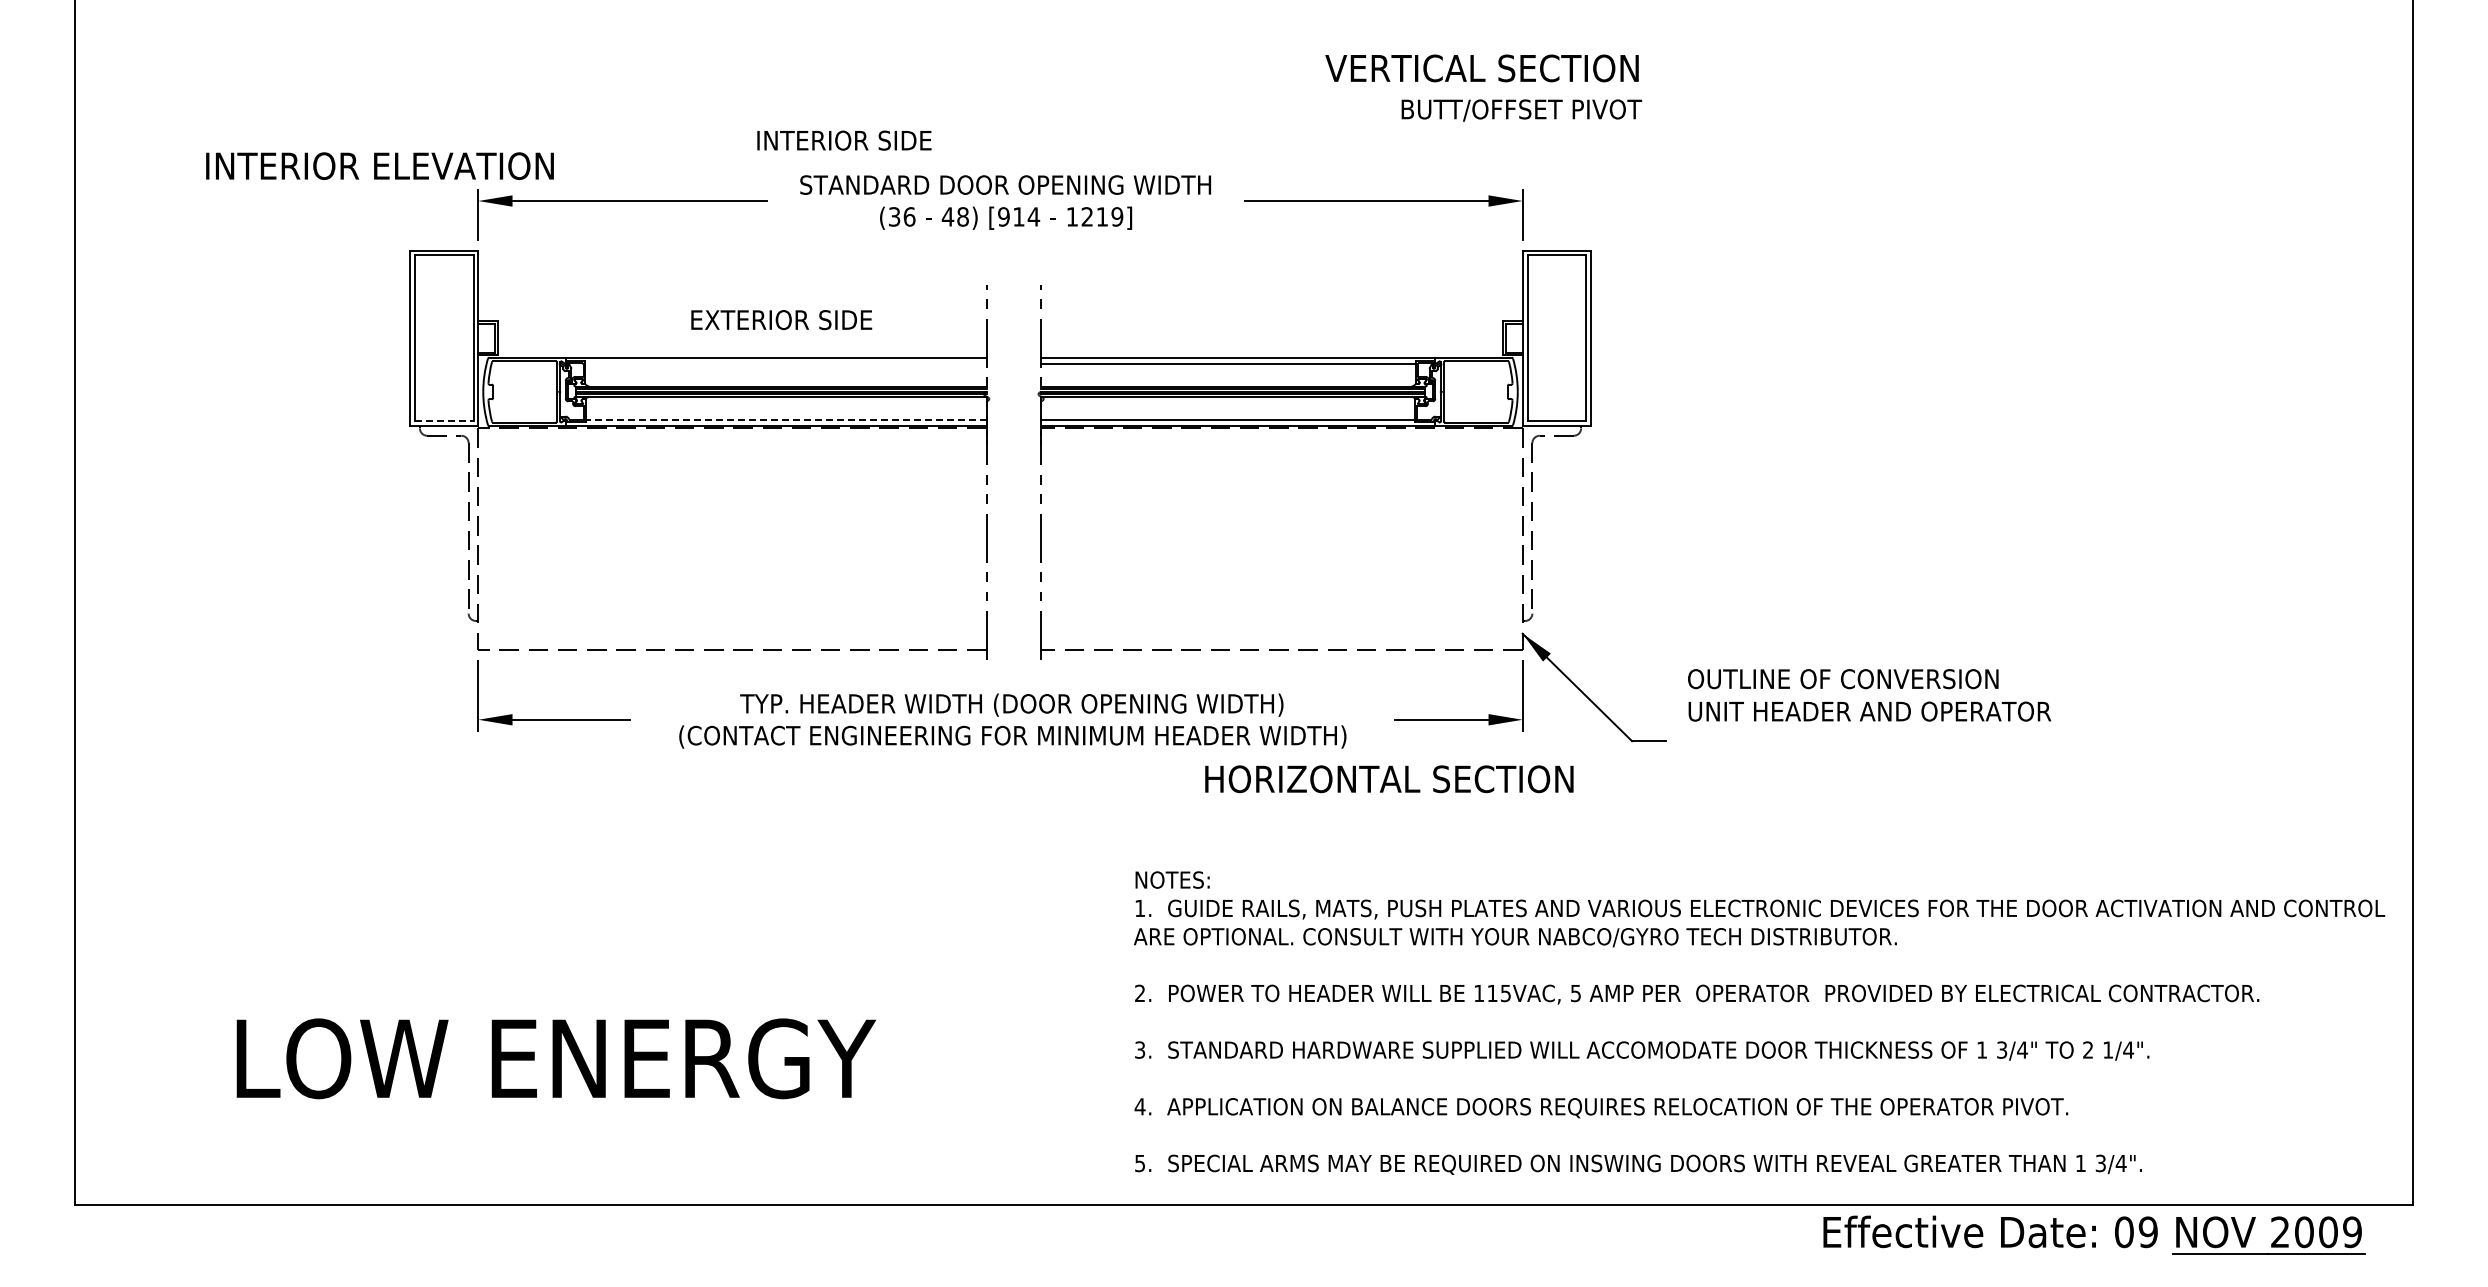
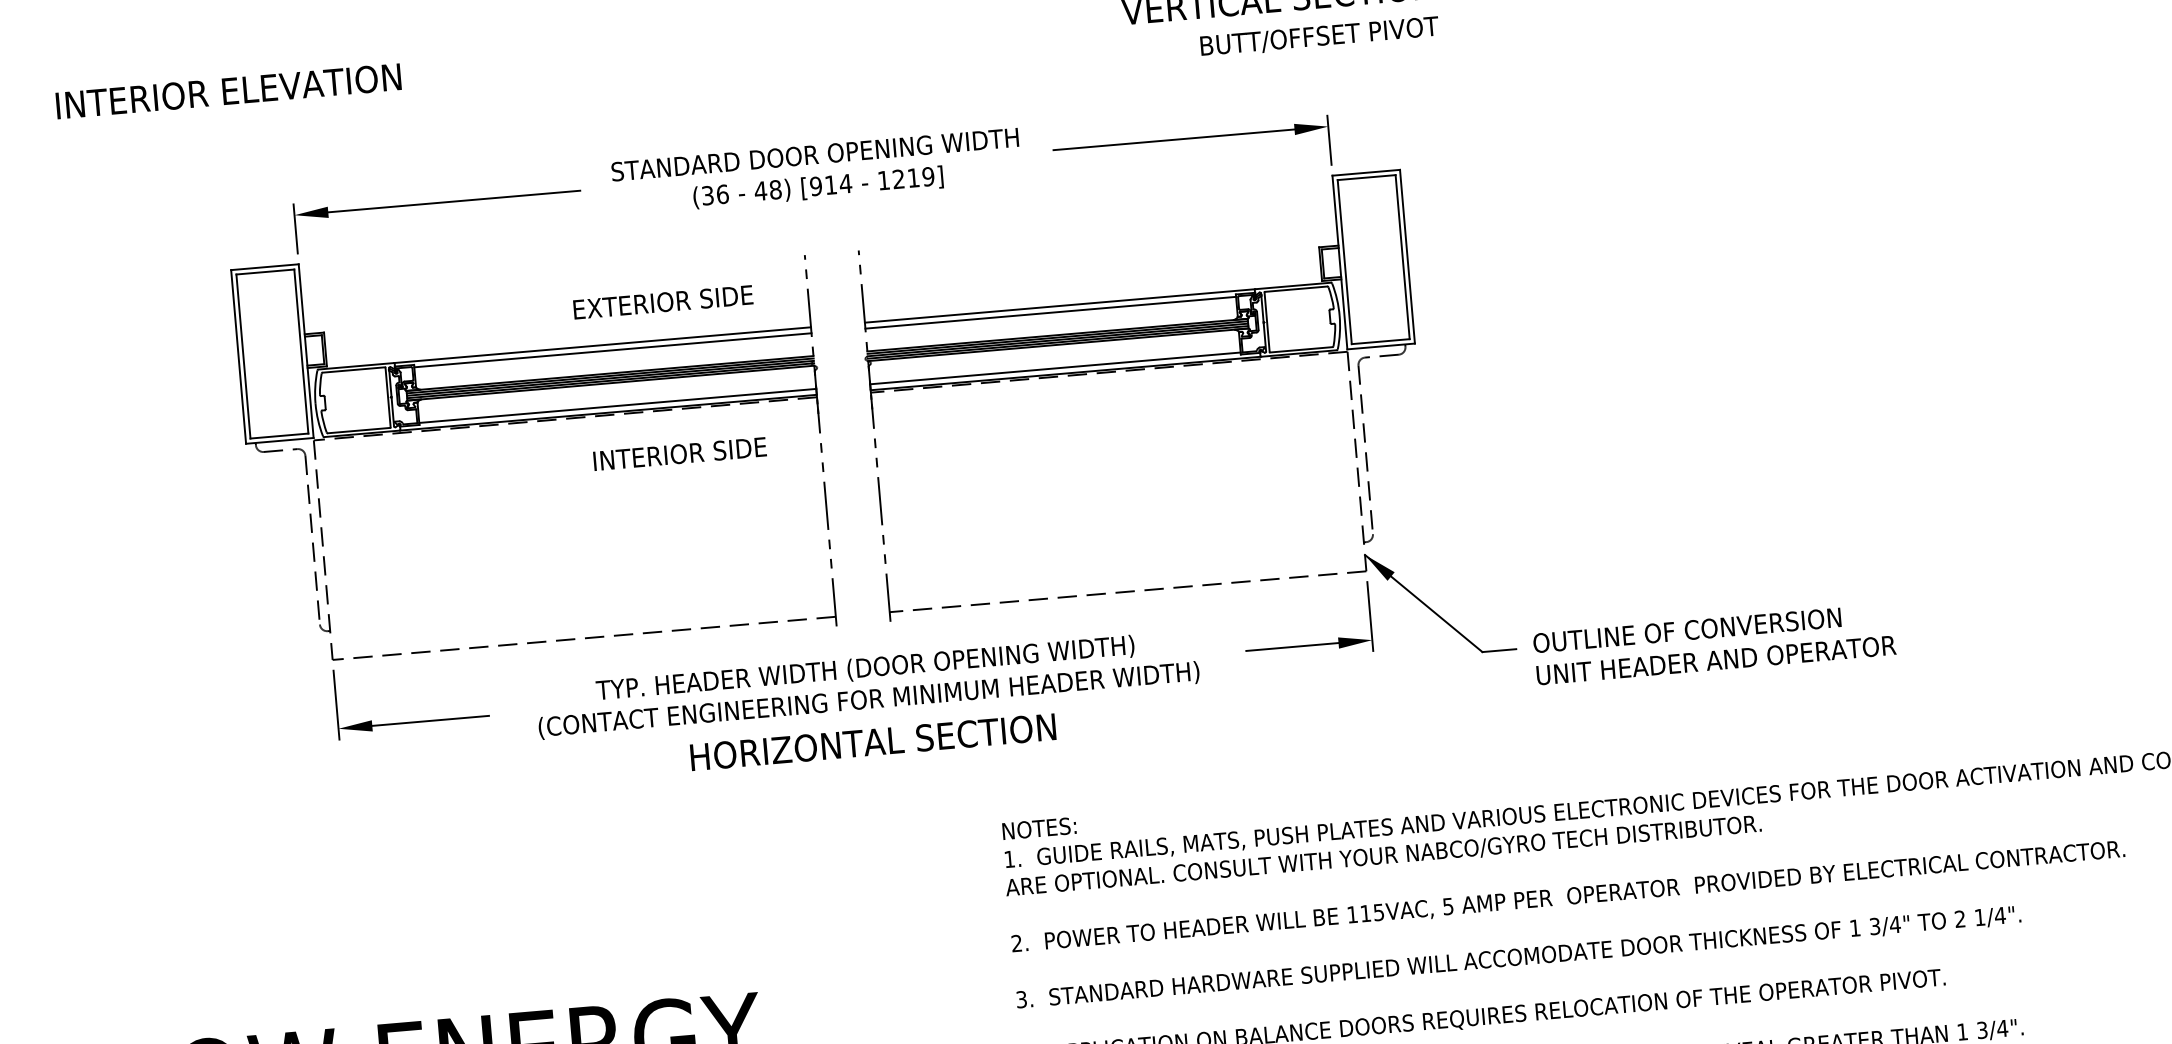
text: (844, 140) -> (680, 453), moved
text: (379, 165) -> (228, 90), moved
text: (781, 320) -> (663, 302), moved
line: (785, 363) -> (612, 350), added
line: (786, 420) -> (618, 406), dashed -> solid
line: (444, 421) -> (279, 436), dashed -> solid
text: (1869, 695) -> (1714, 644), moved
text: (1389, 779) -> (873, 742), moved

